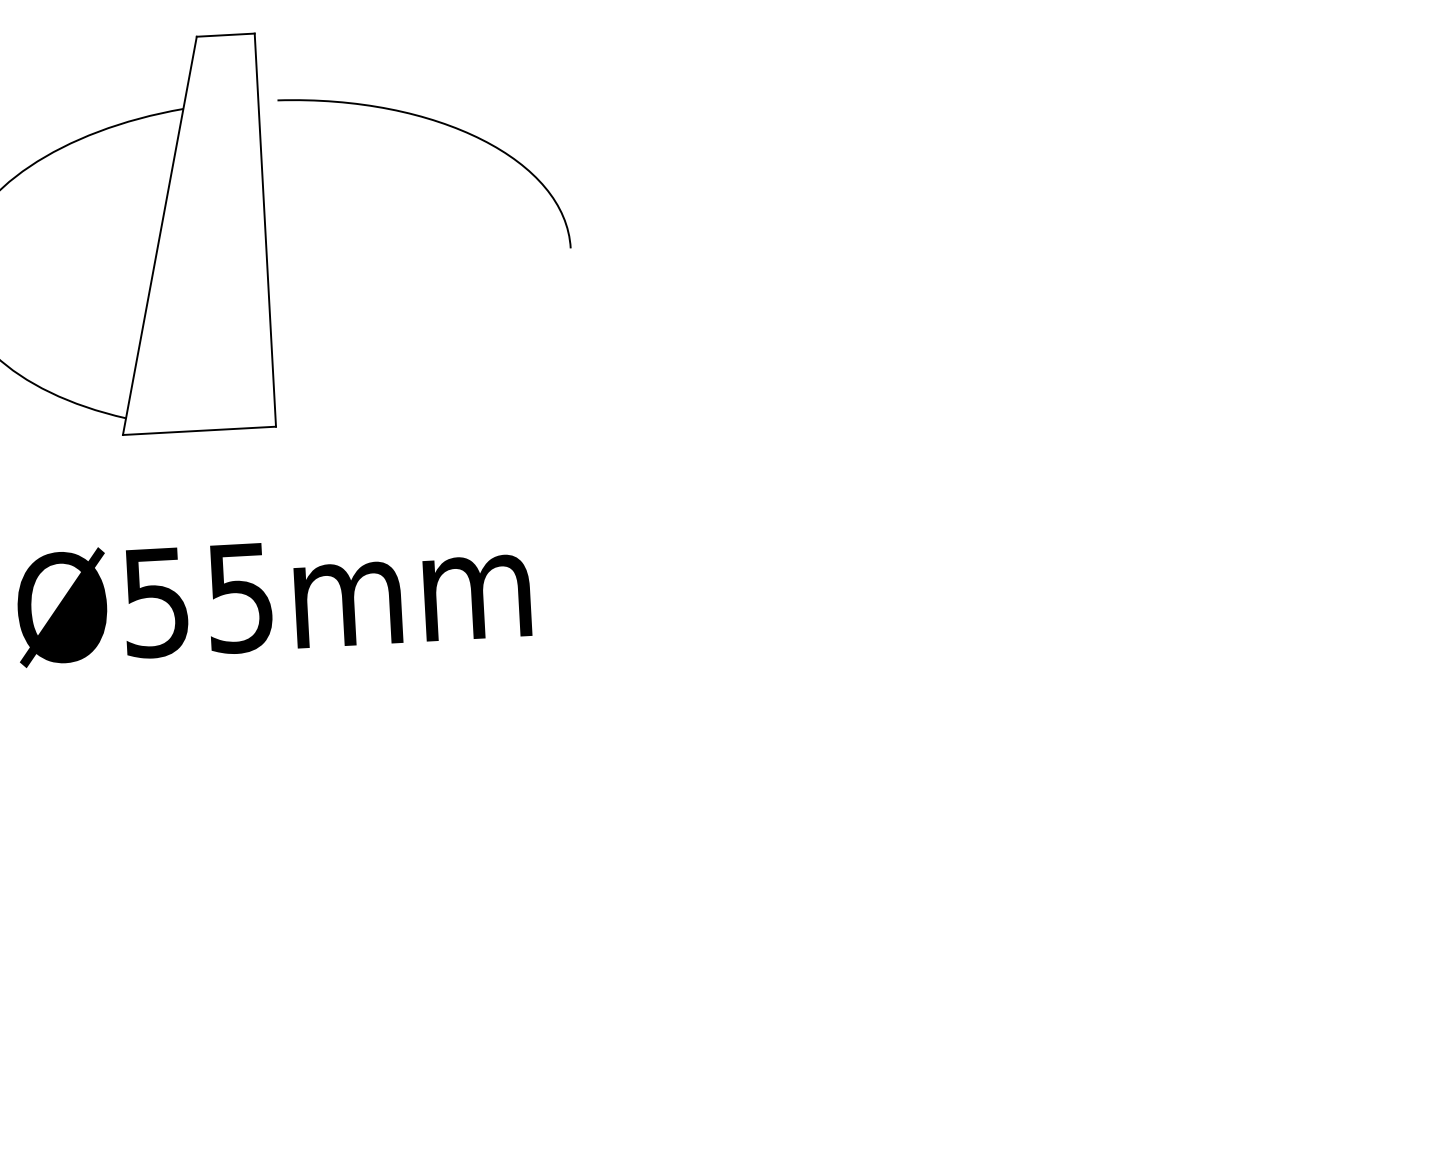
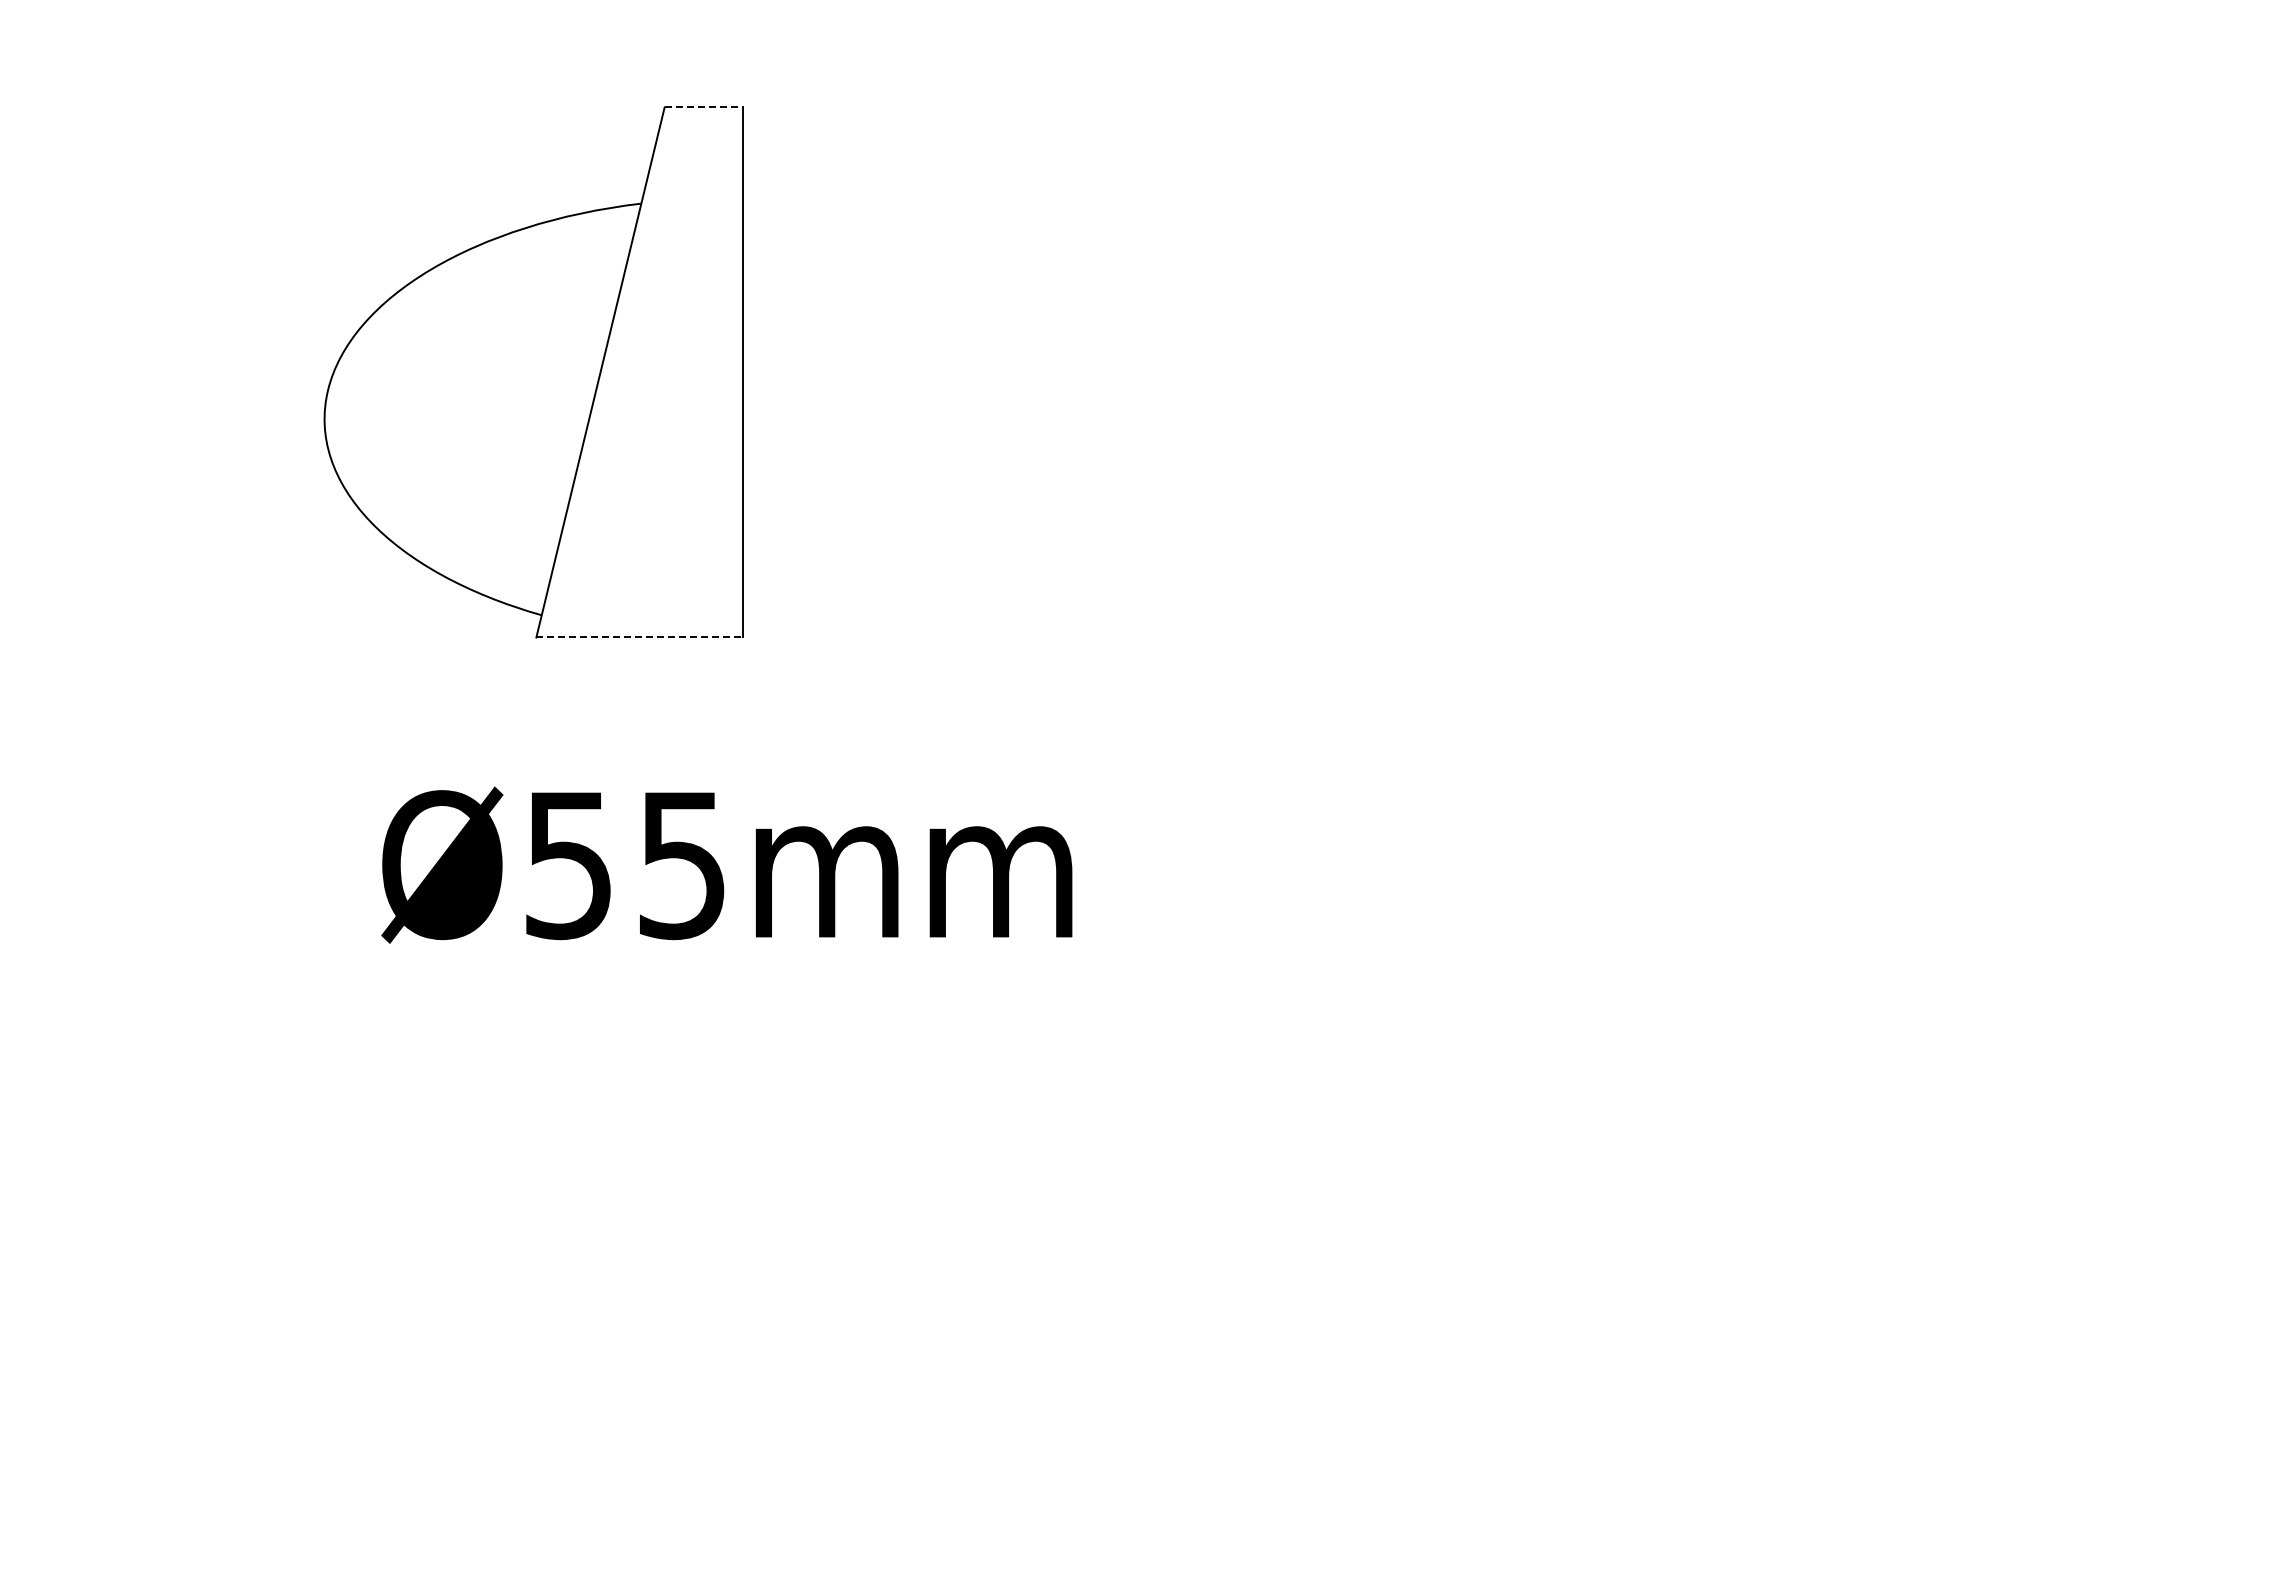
line: (226, 35) -> (704, 107), solid -> dashed
curve: (441, 123) -> (987, 242), removed
line: (200, 430) -> (640, 637), solid -> dashed

